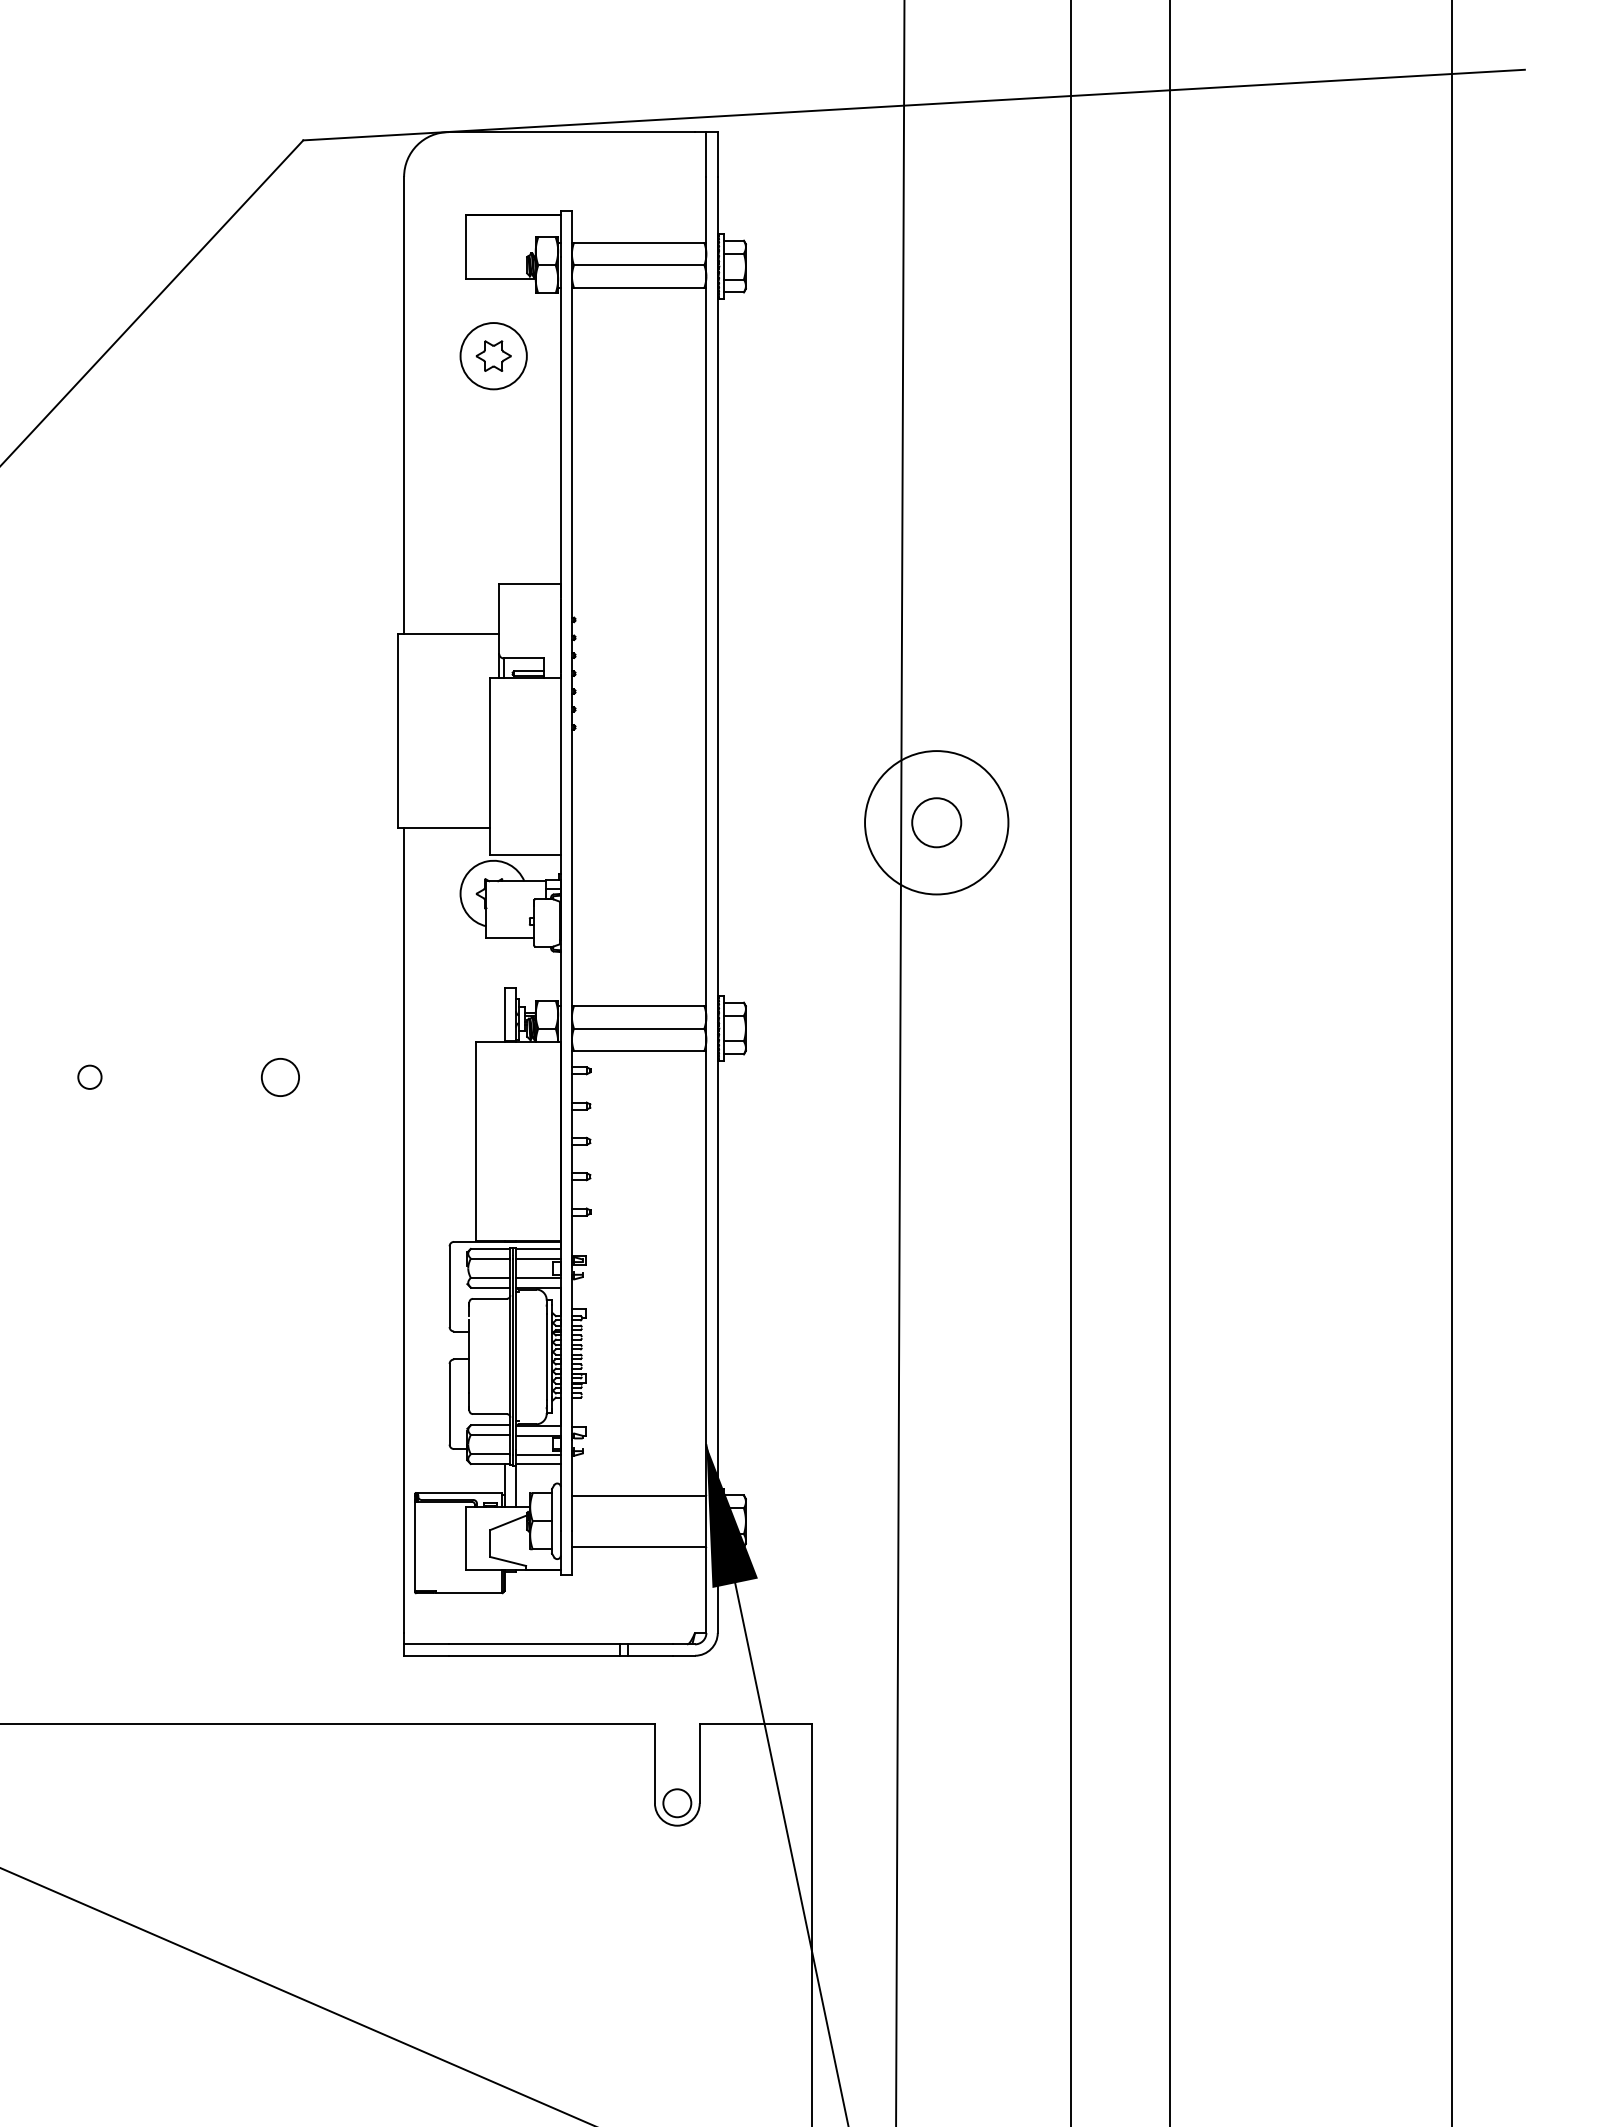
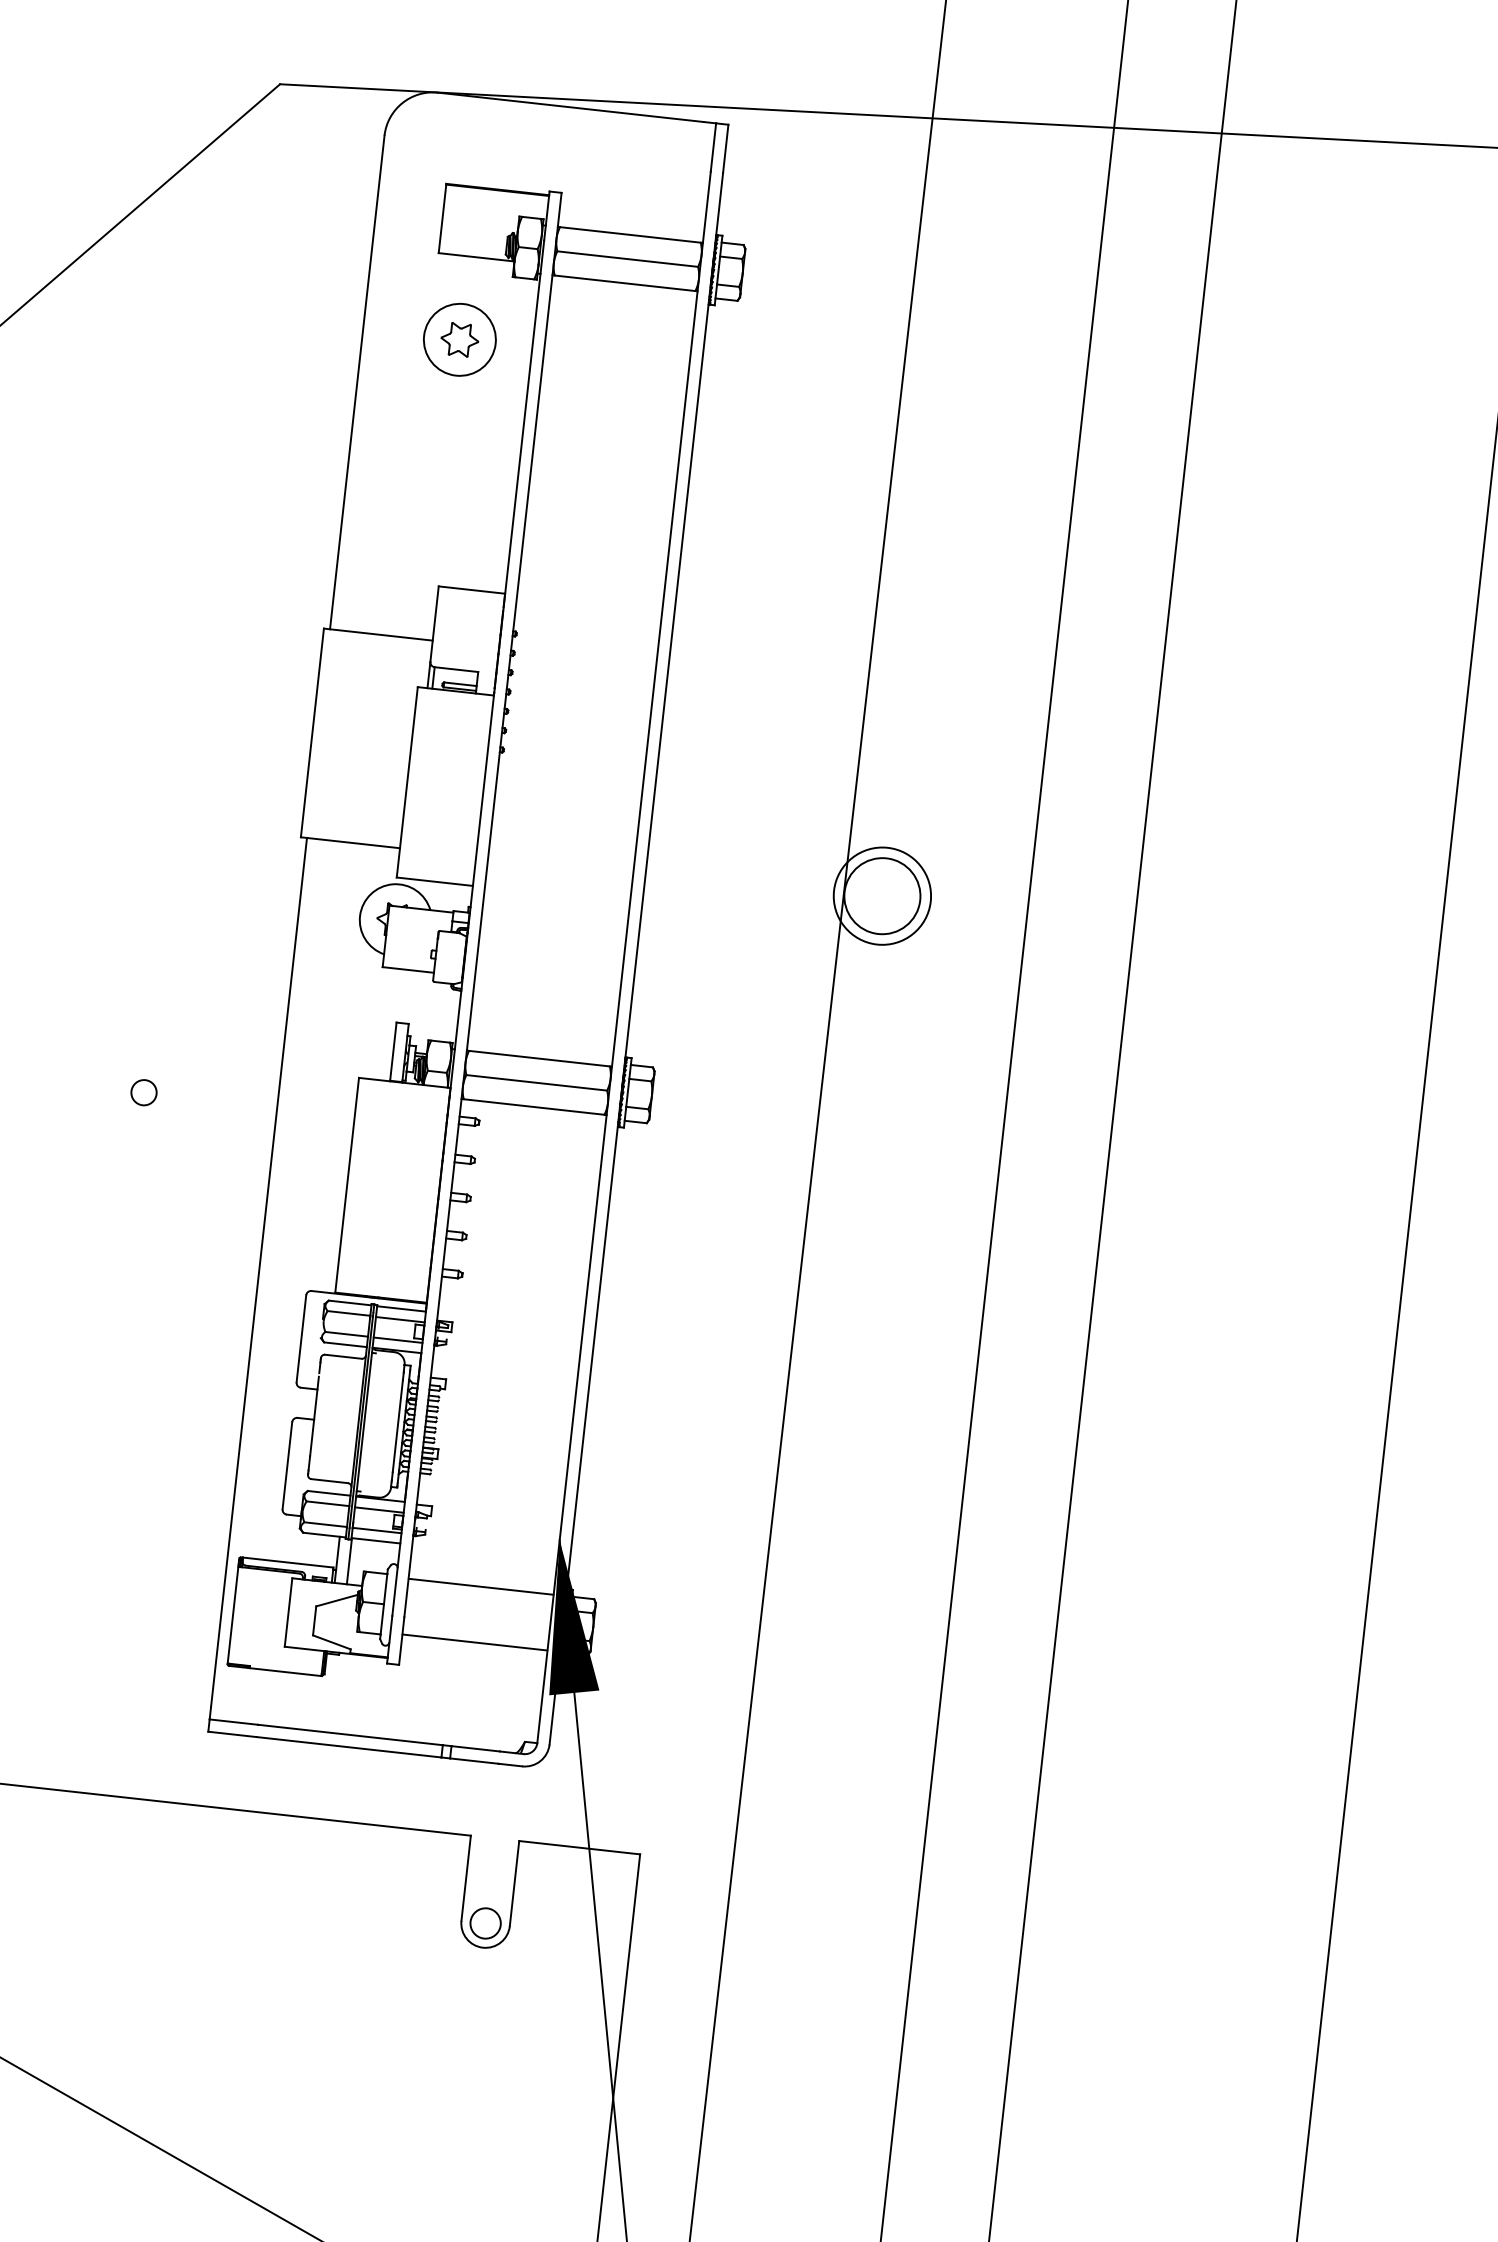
circle: (936, 822) -> (882, 895), size x0.62
circle: (936, 822) -> (882, 895), size x1.43
circle: (280, 1076) -> (143, 1091), size x0.62

